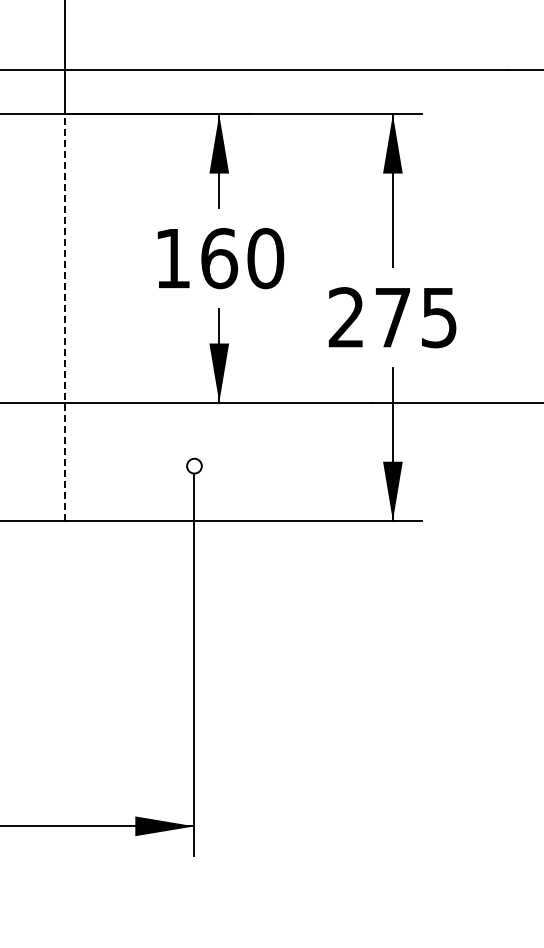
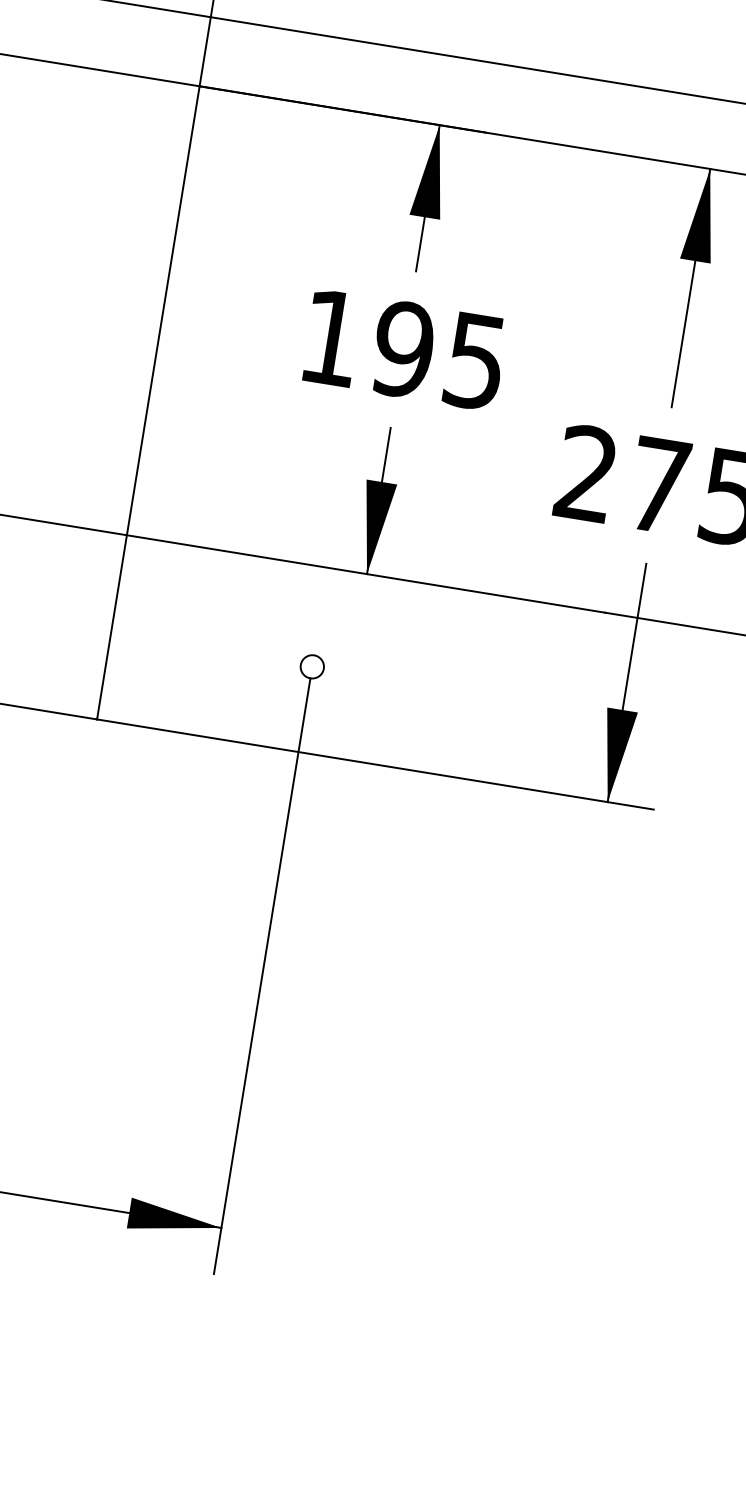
text: (242, 258) -> (439, 355), 160 -> 195
line: (65, 317) -> (148, 402), dashed -> solid

